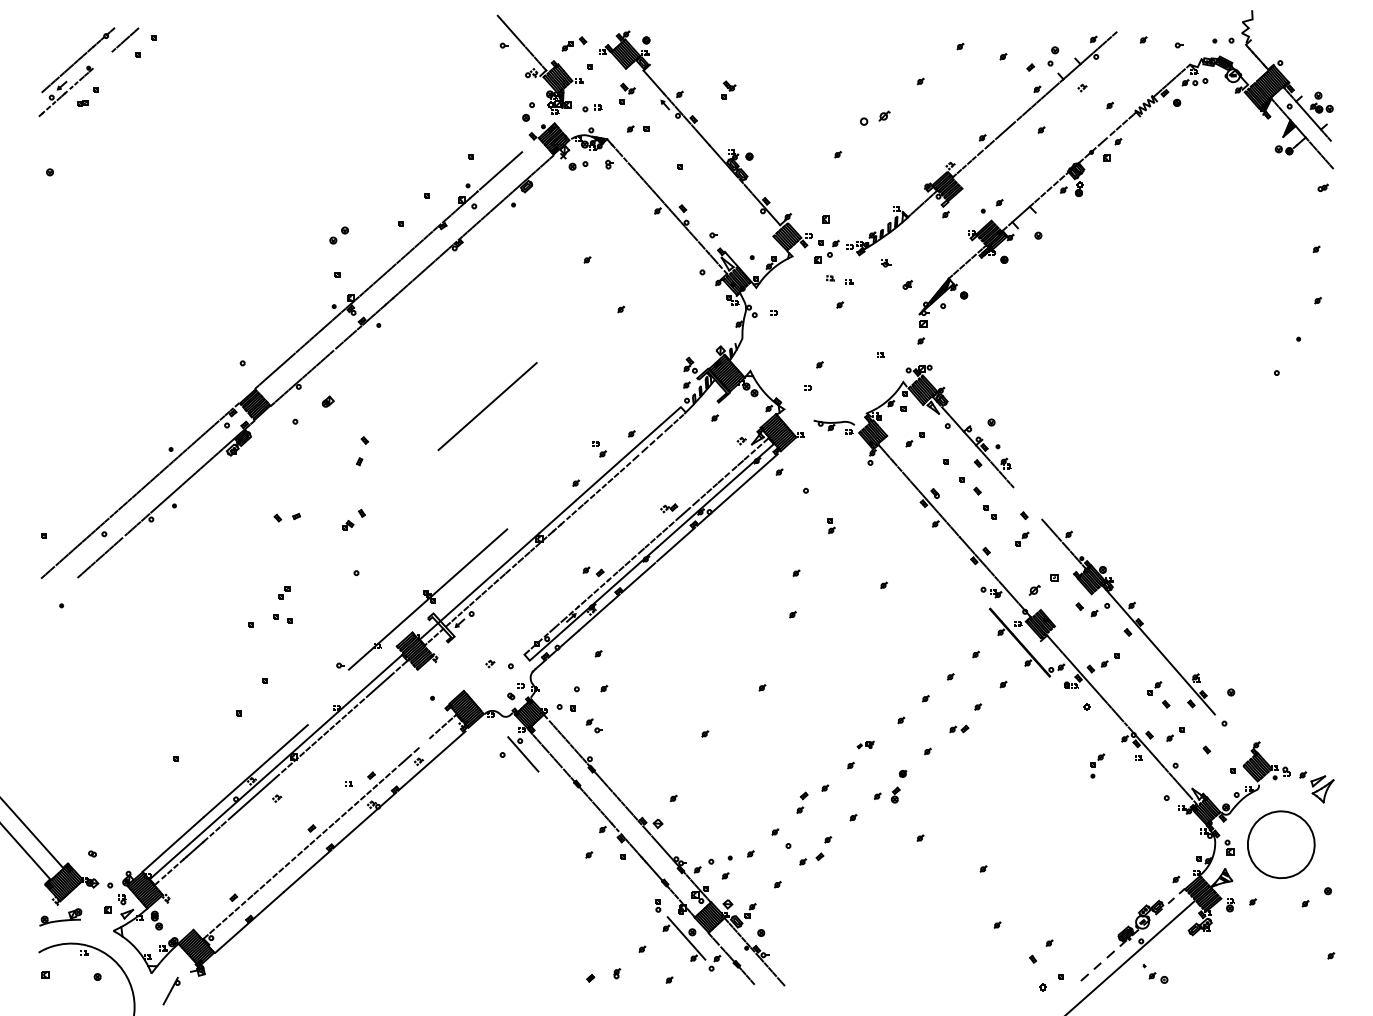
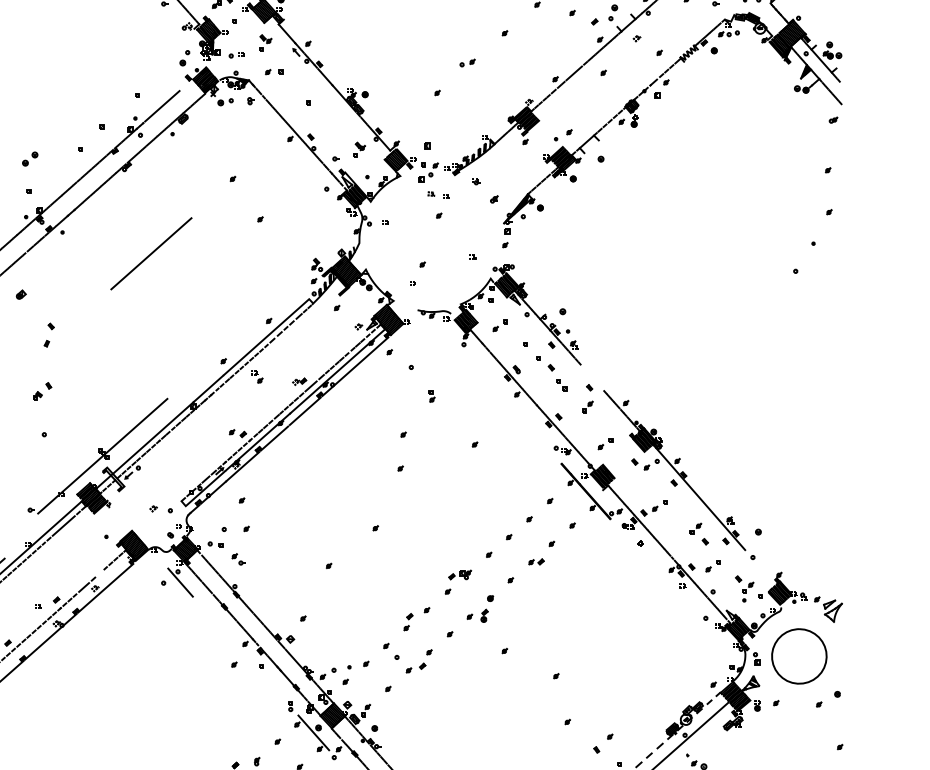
part: (728, 89) -> (359, 149), moved
part: (874, 117) -> (467, 62), size x0.62
line: (487, 406) -> (151, 253), moved
part: (599, 449) -> (257, 377), moved
part: (1043, 585) -> (605, 444), size x0.62
part: (865, 744) -> (459, 574), size x1.67
part: (1097, 765) -> (748, 591), moved

